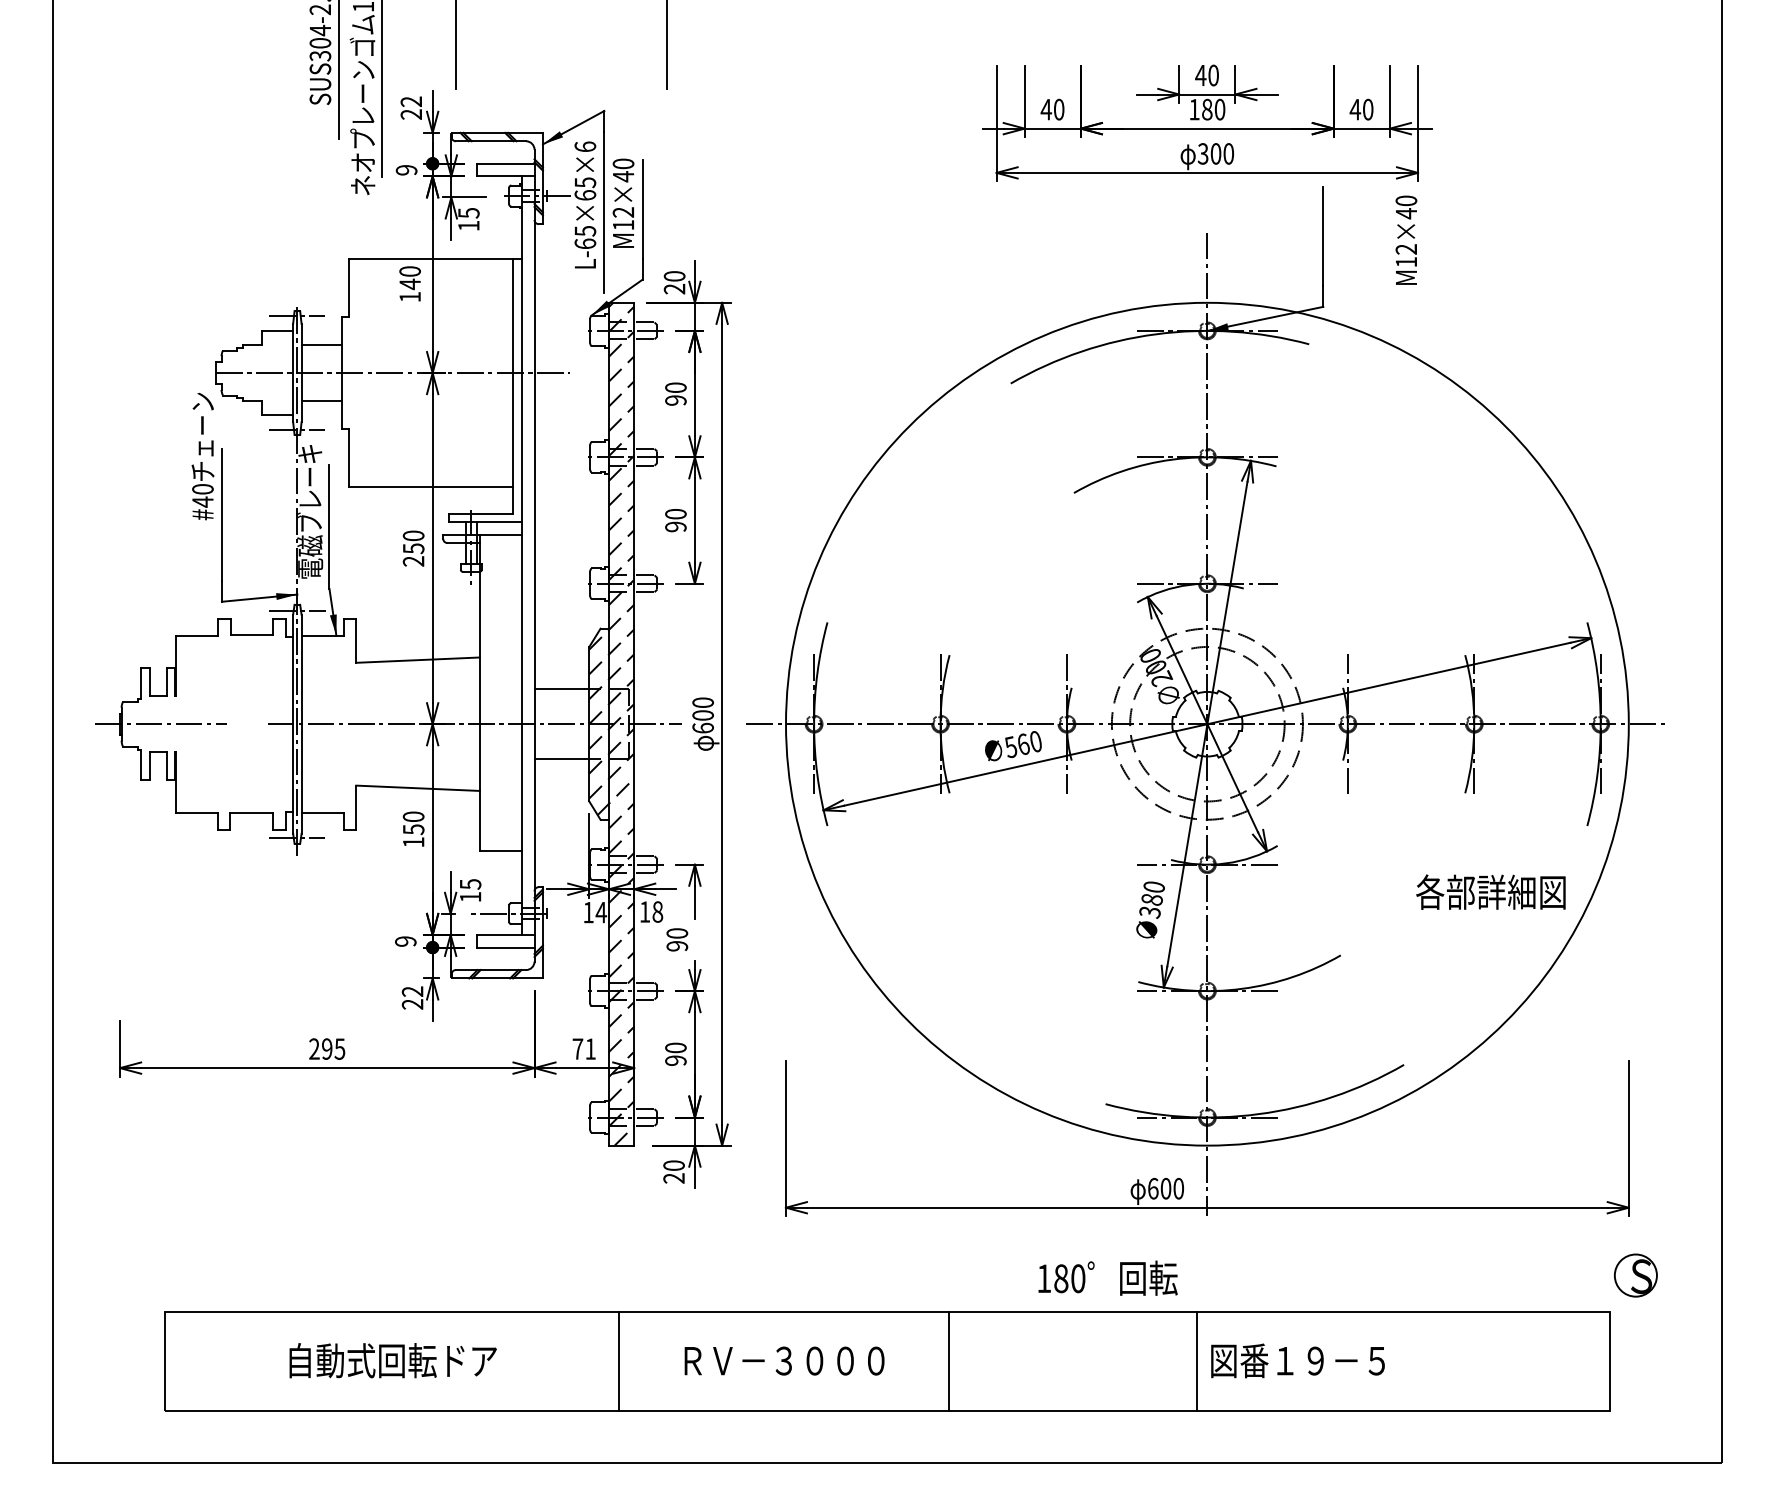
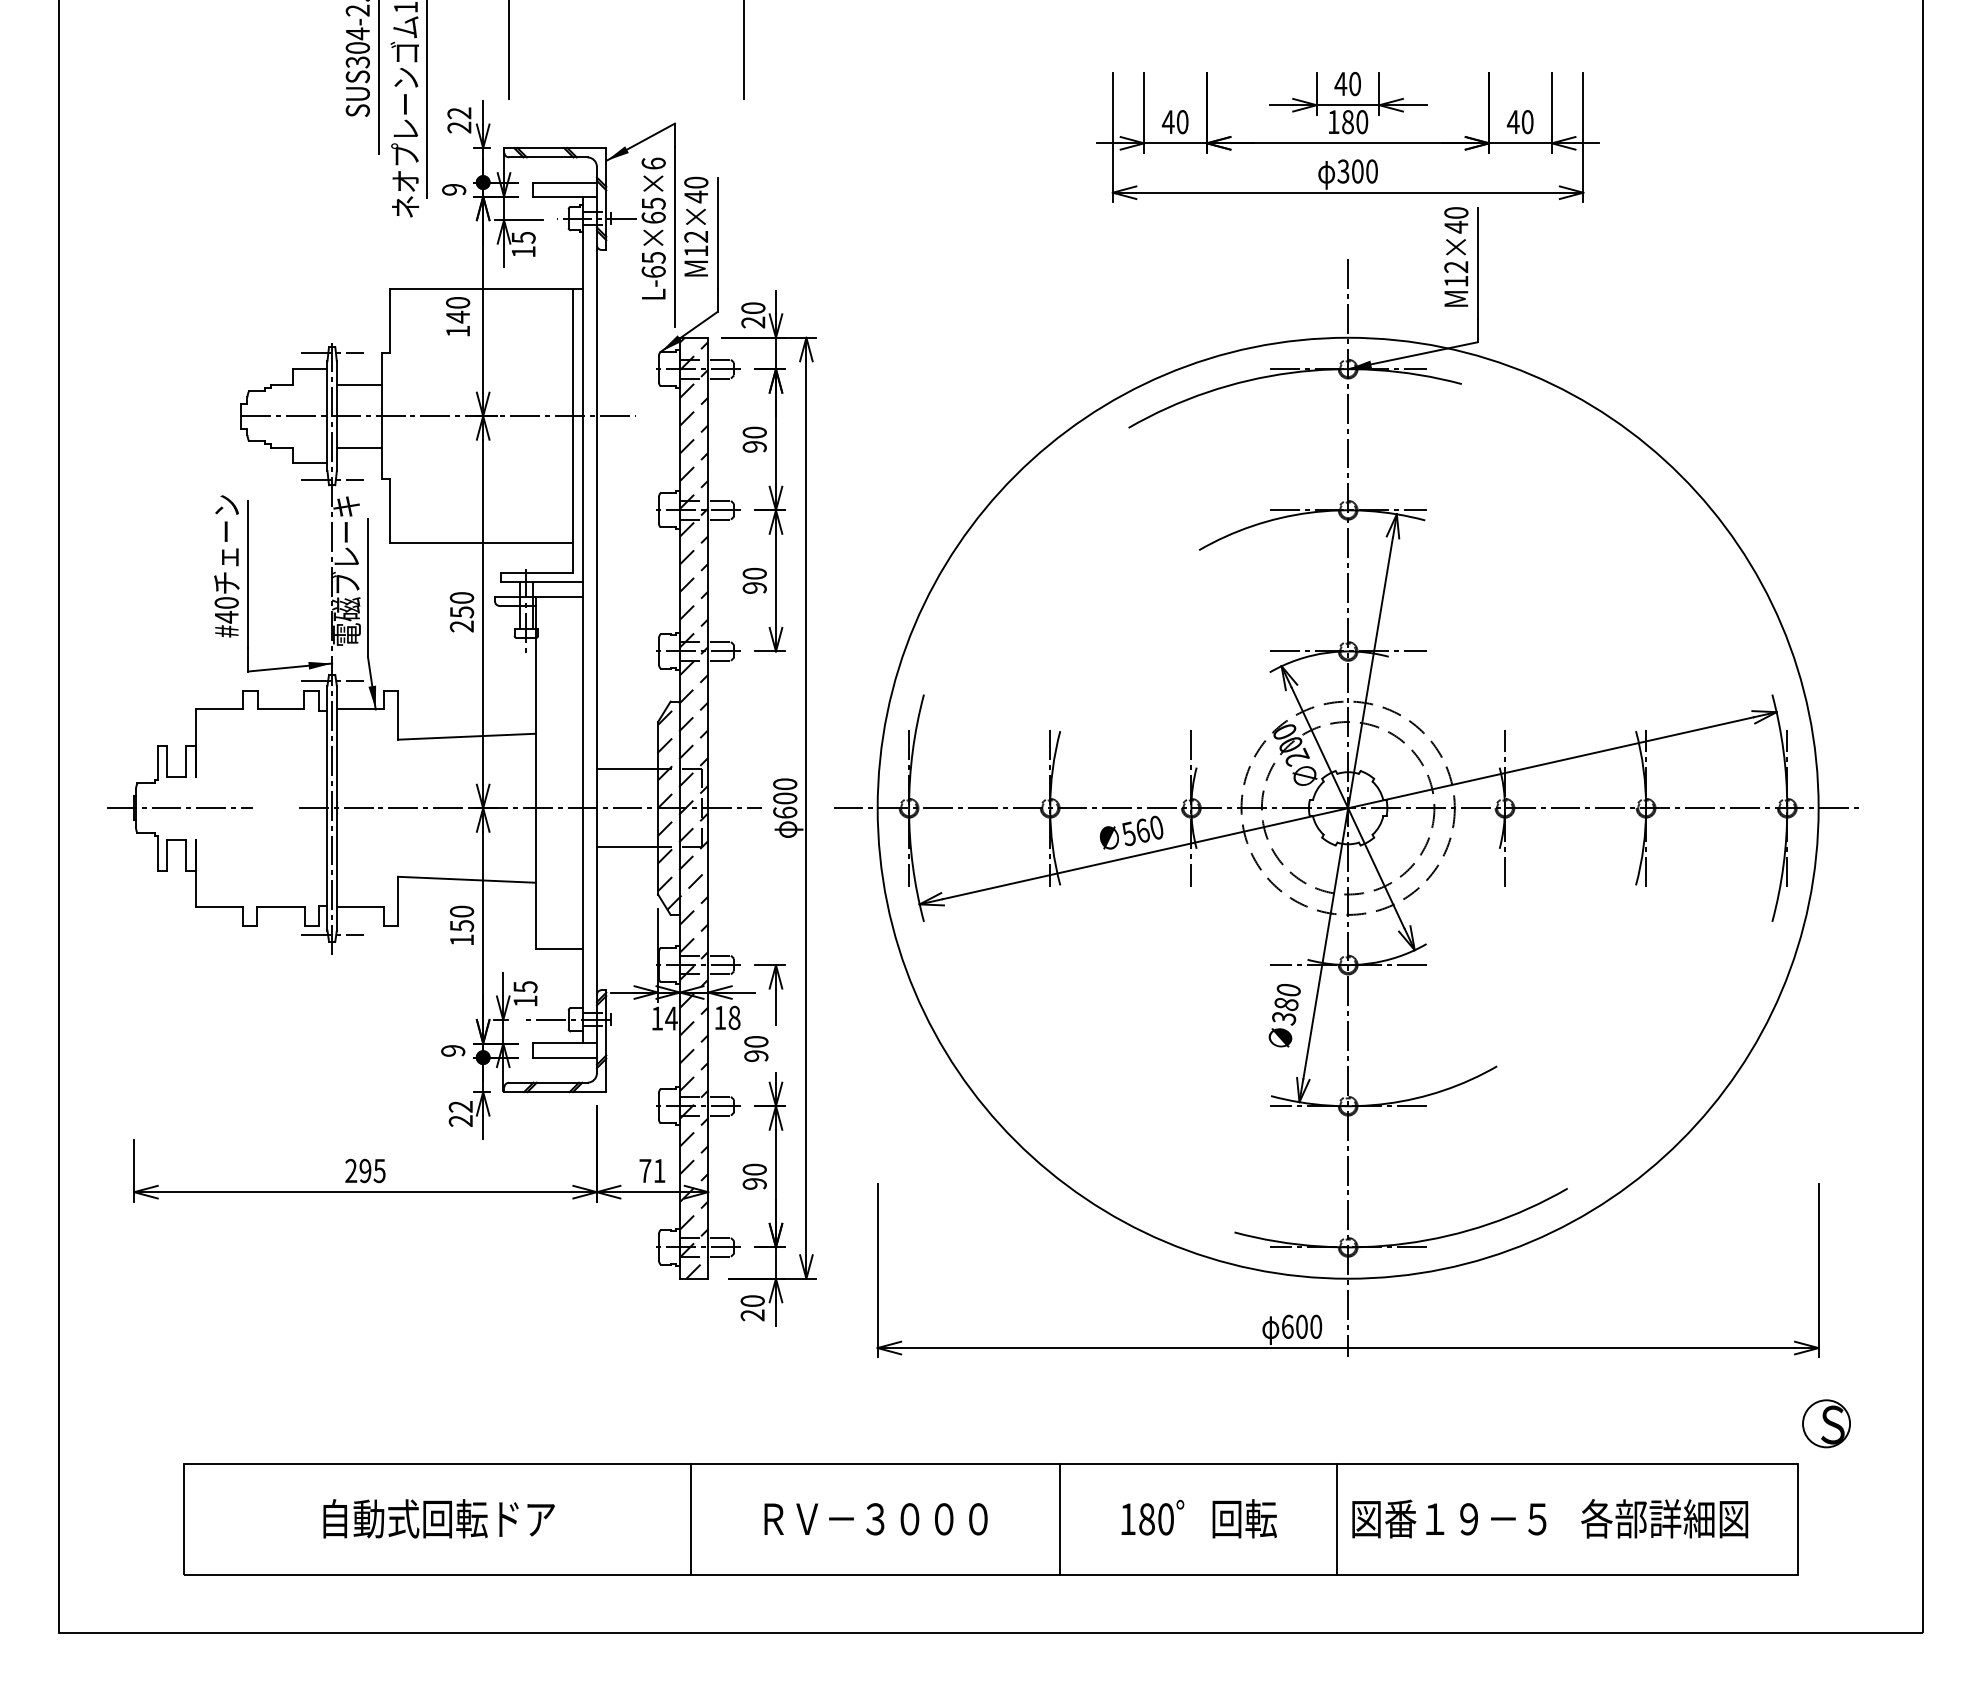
text: (1406, 239) -> (1456, 256), moved
text: (202, 456) -> (226, 566), moved
text: (1490, 891) -> (1664, 1518), moved
text: (1107, 1277) -> (1198, 1518), moved

